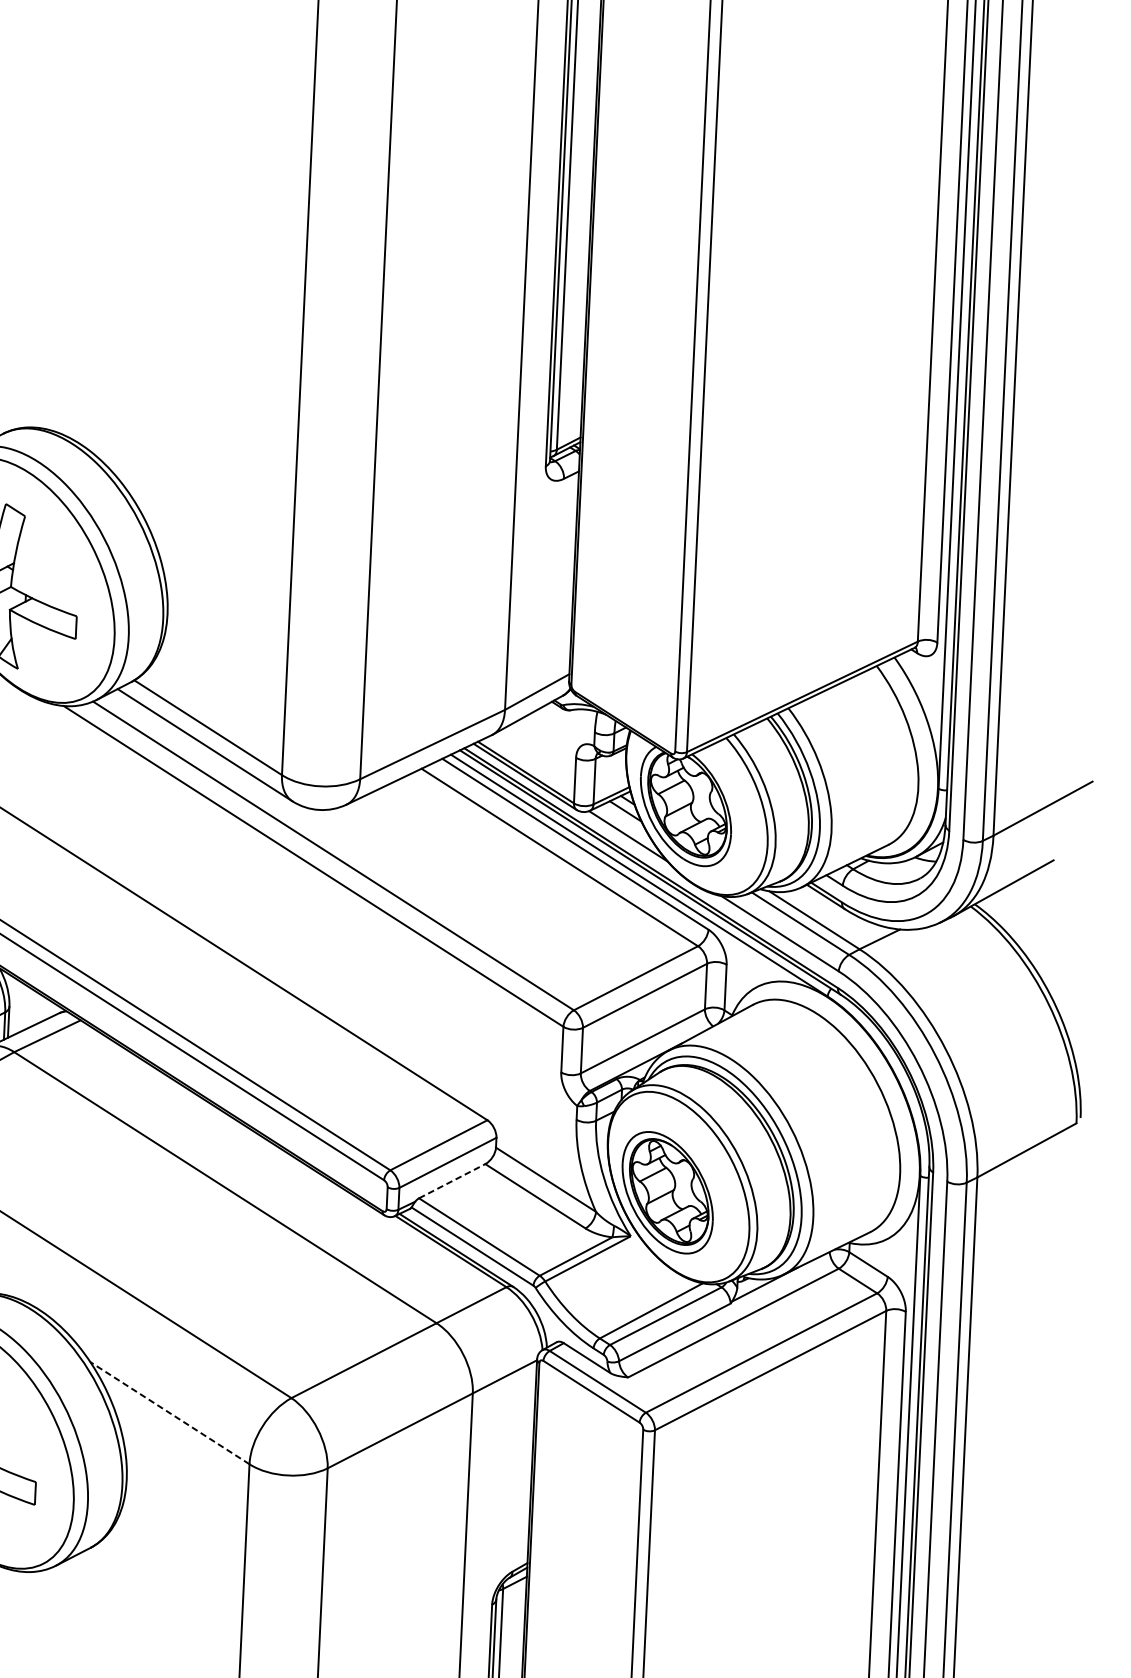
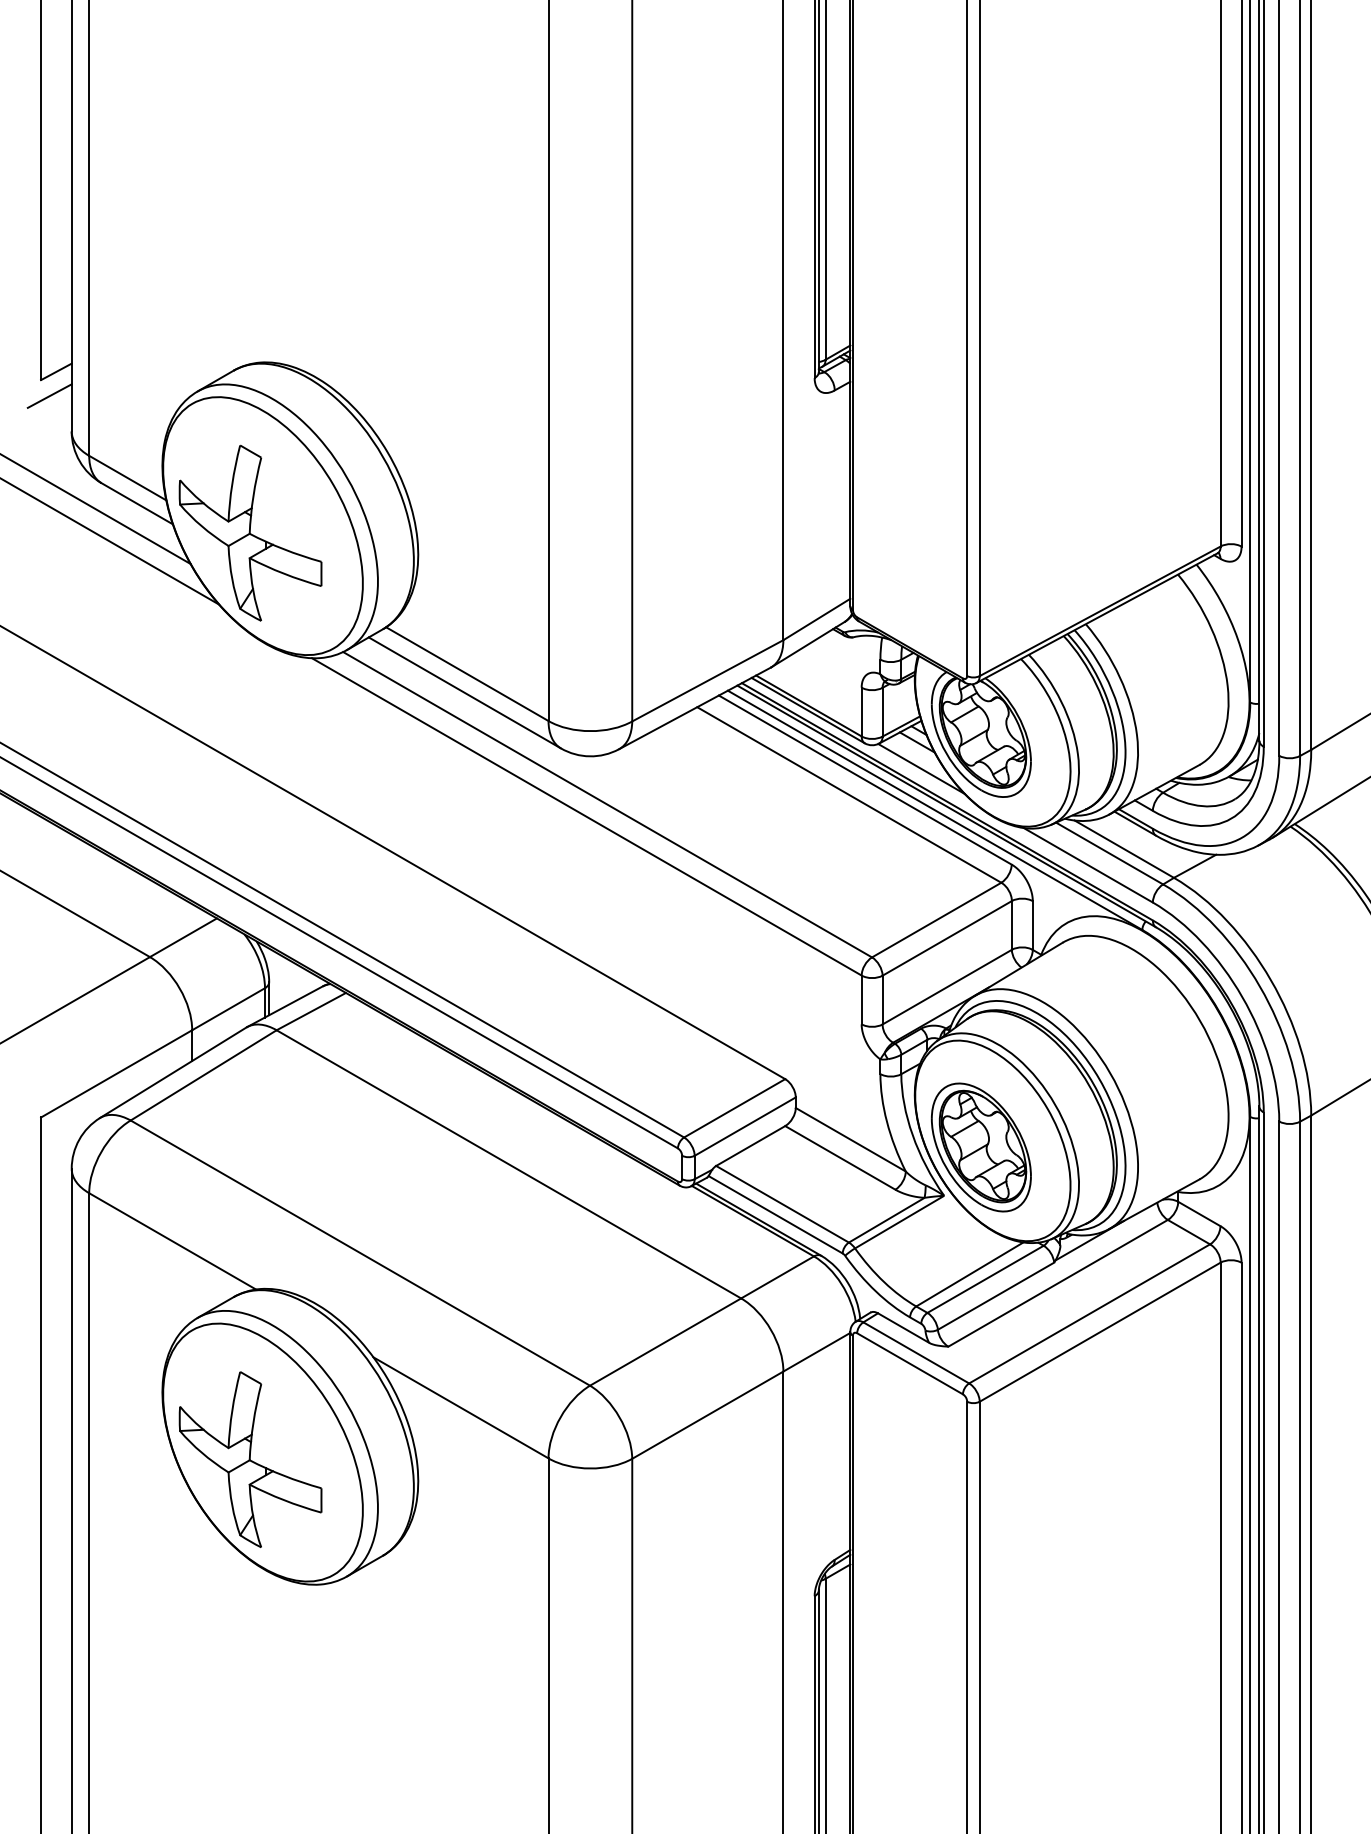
line: (451, 1181) -> (750, 1146), dashed -> solid
line: (169, 1412) -> (460, 1407), dashed -> solid

